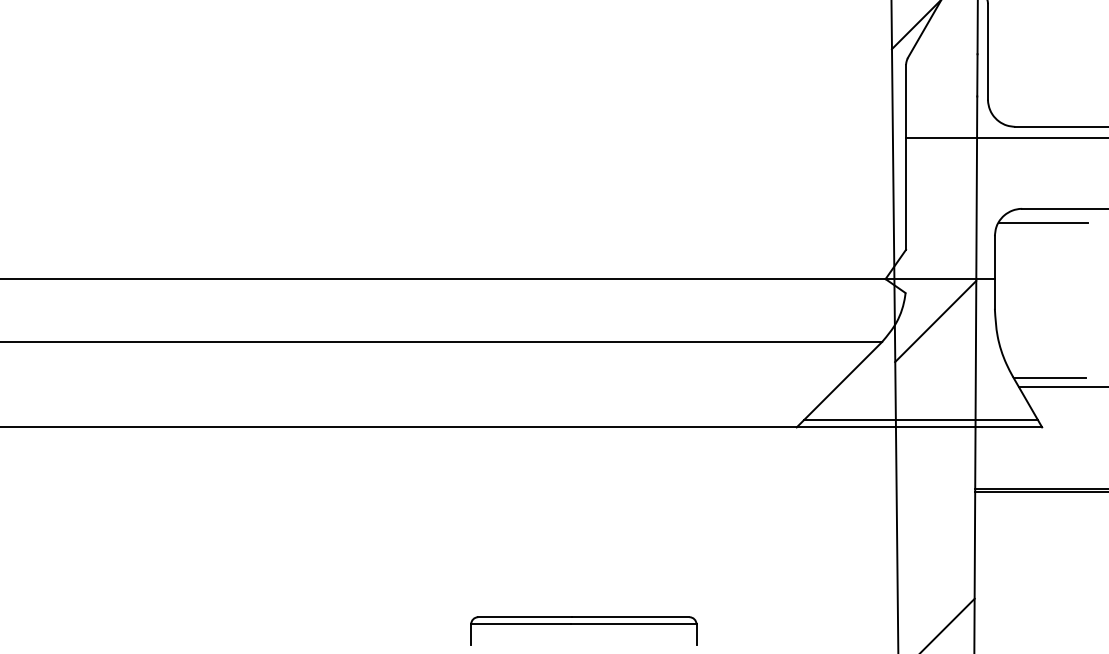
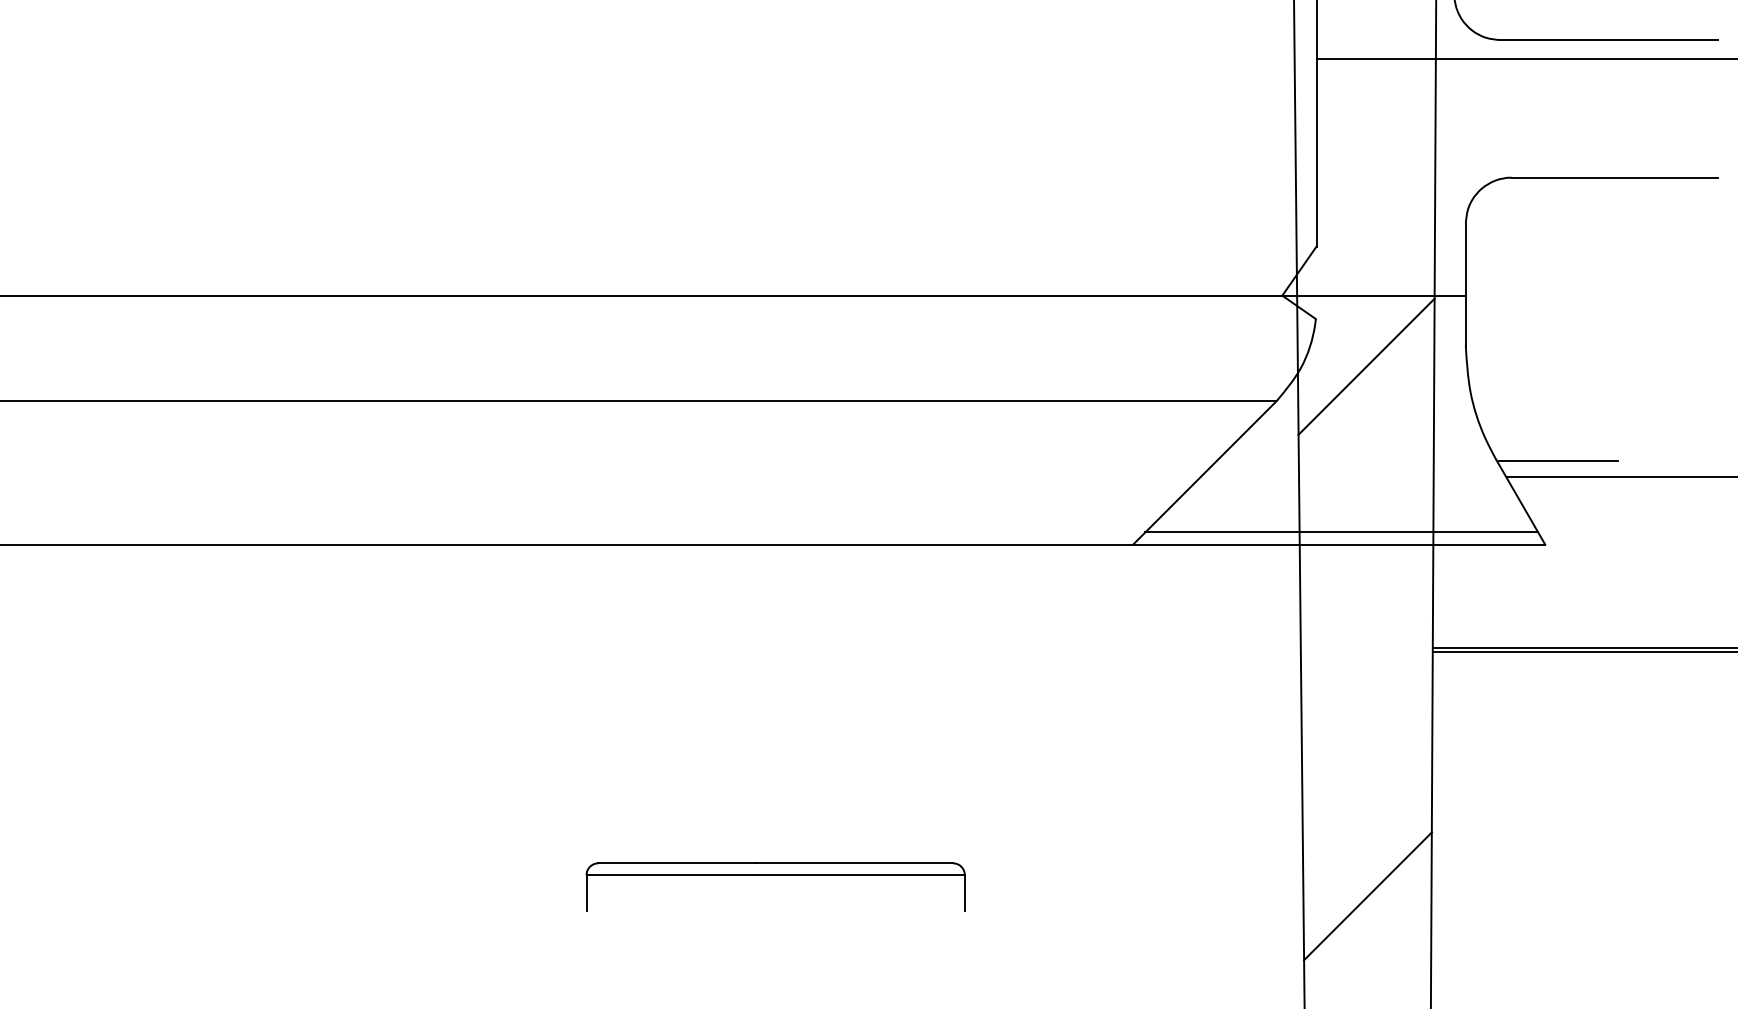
line: (1043, 222) -> (1547, 200), removed

